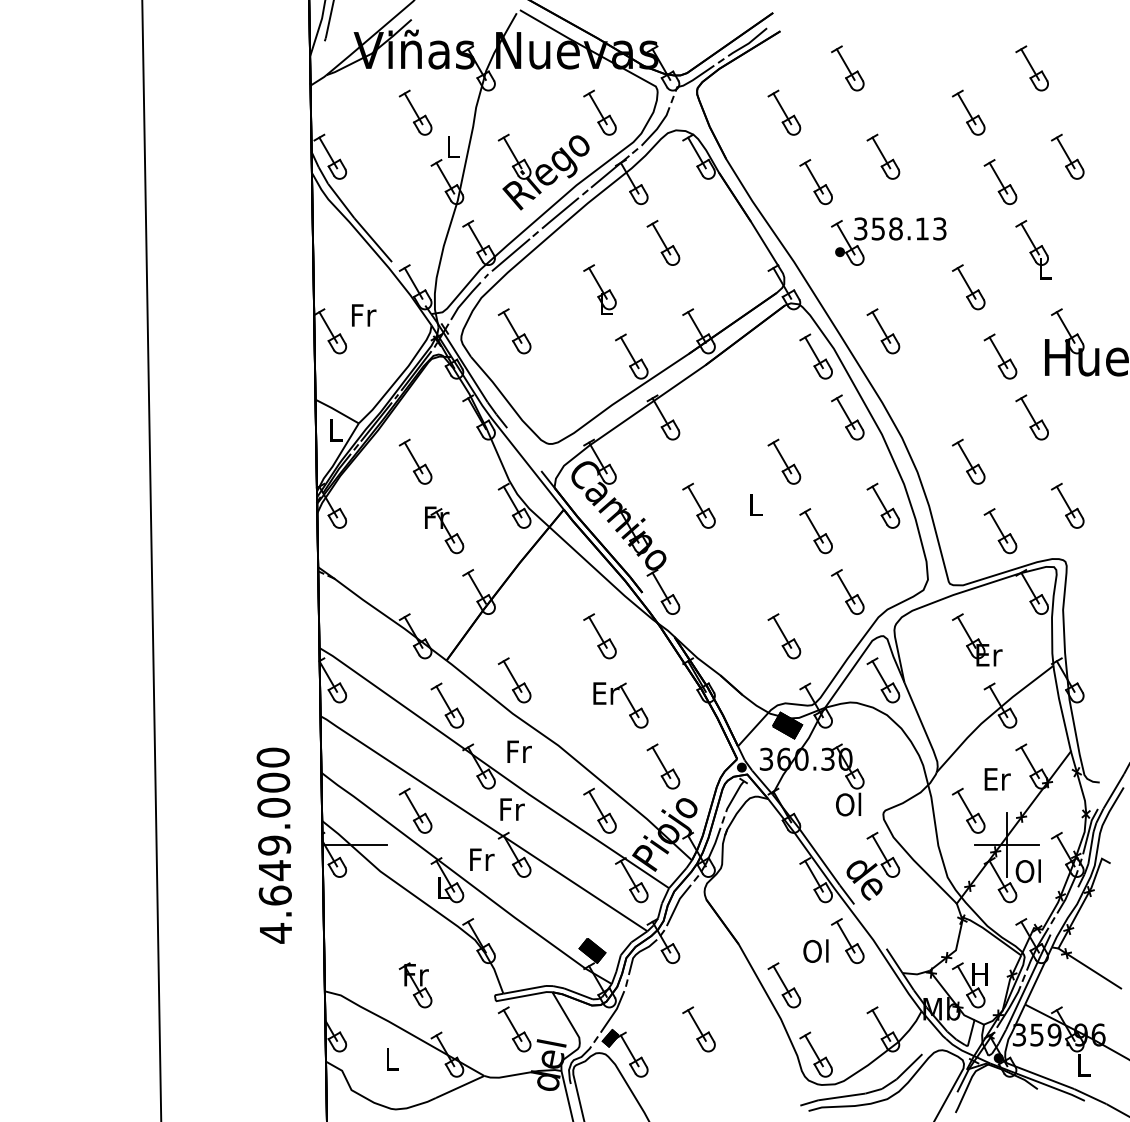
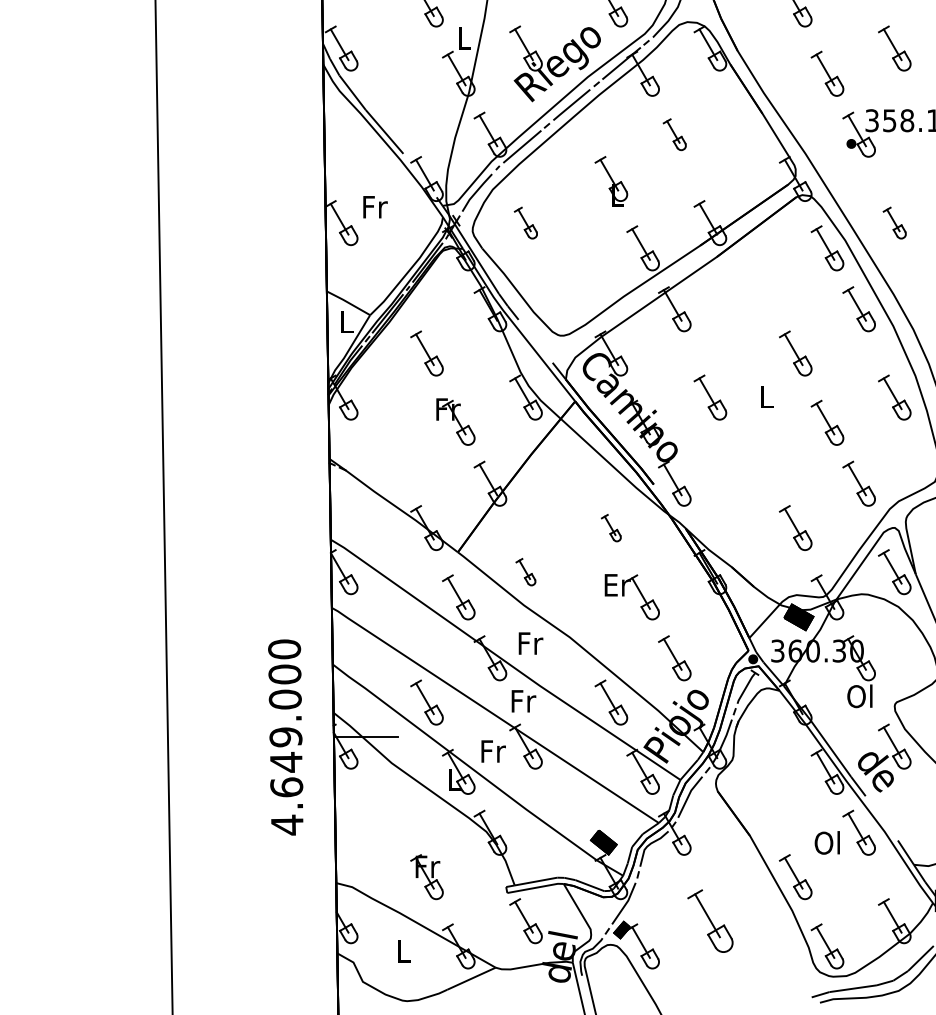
part: (663, 242) -> (674, 134), size x0.7
part: (514, 331) -> (525, 223), size x0.7
part: (883, 331) -> (894, 223), size x0.7
part: (599, 636) -> (610, 528), size x0.6
part: (514, 680) -> (525, 572), size x0.6
part: (698, 1029) -> (709, 921), size x1.4

